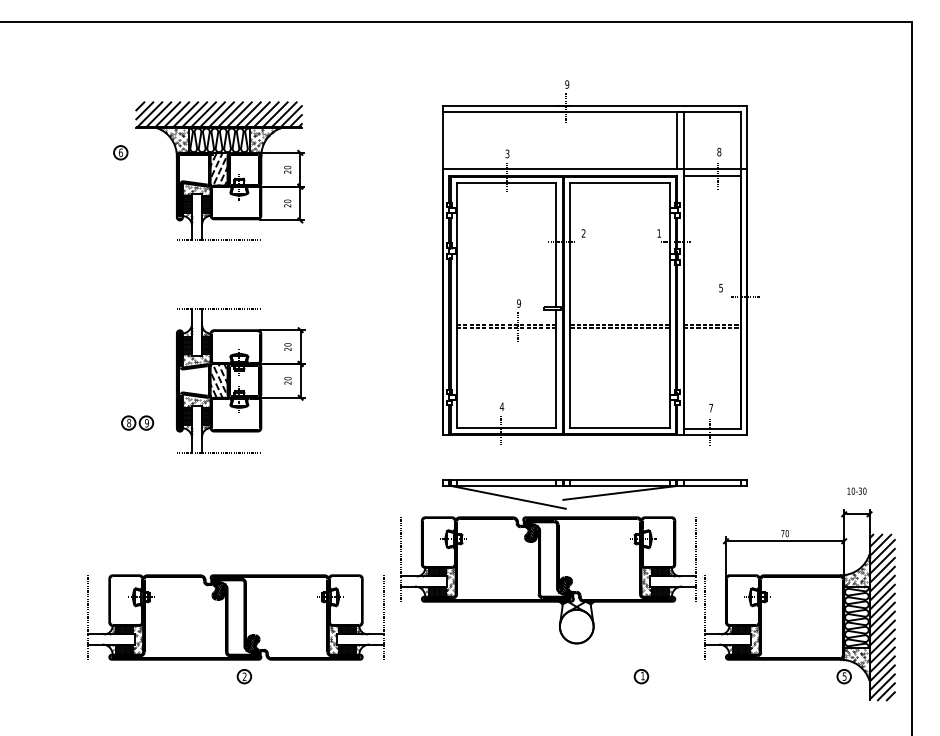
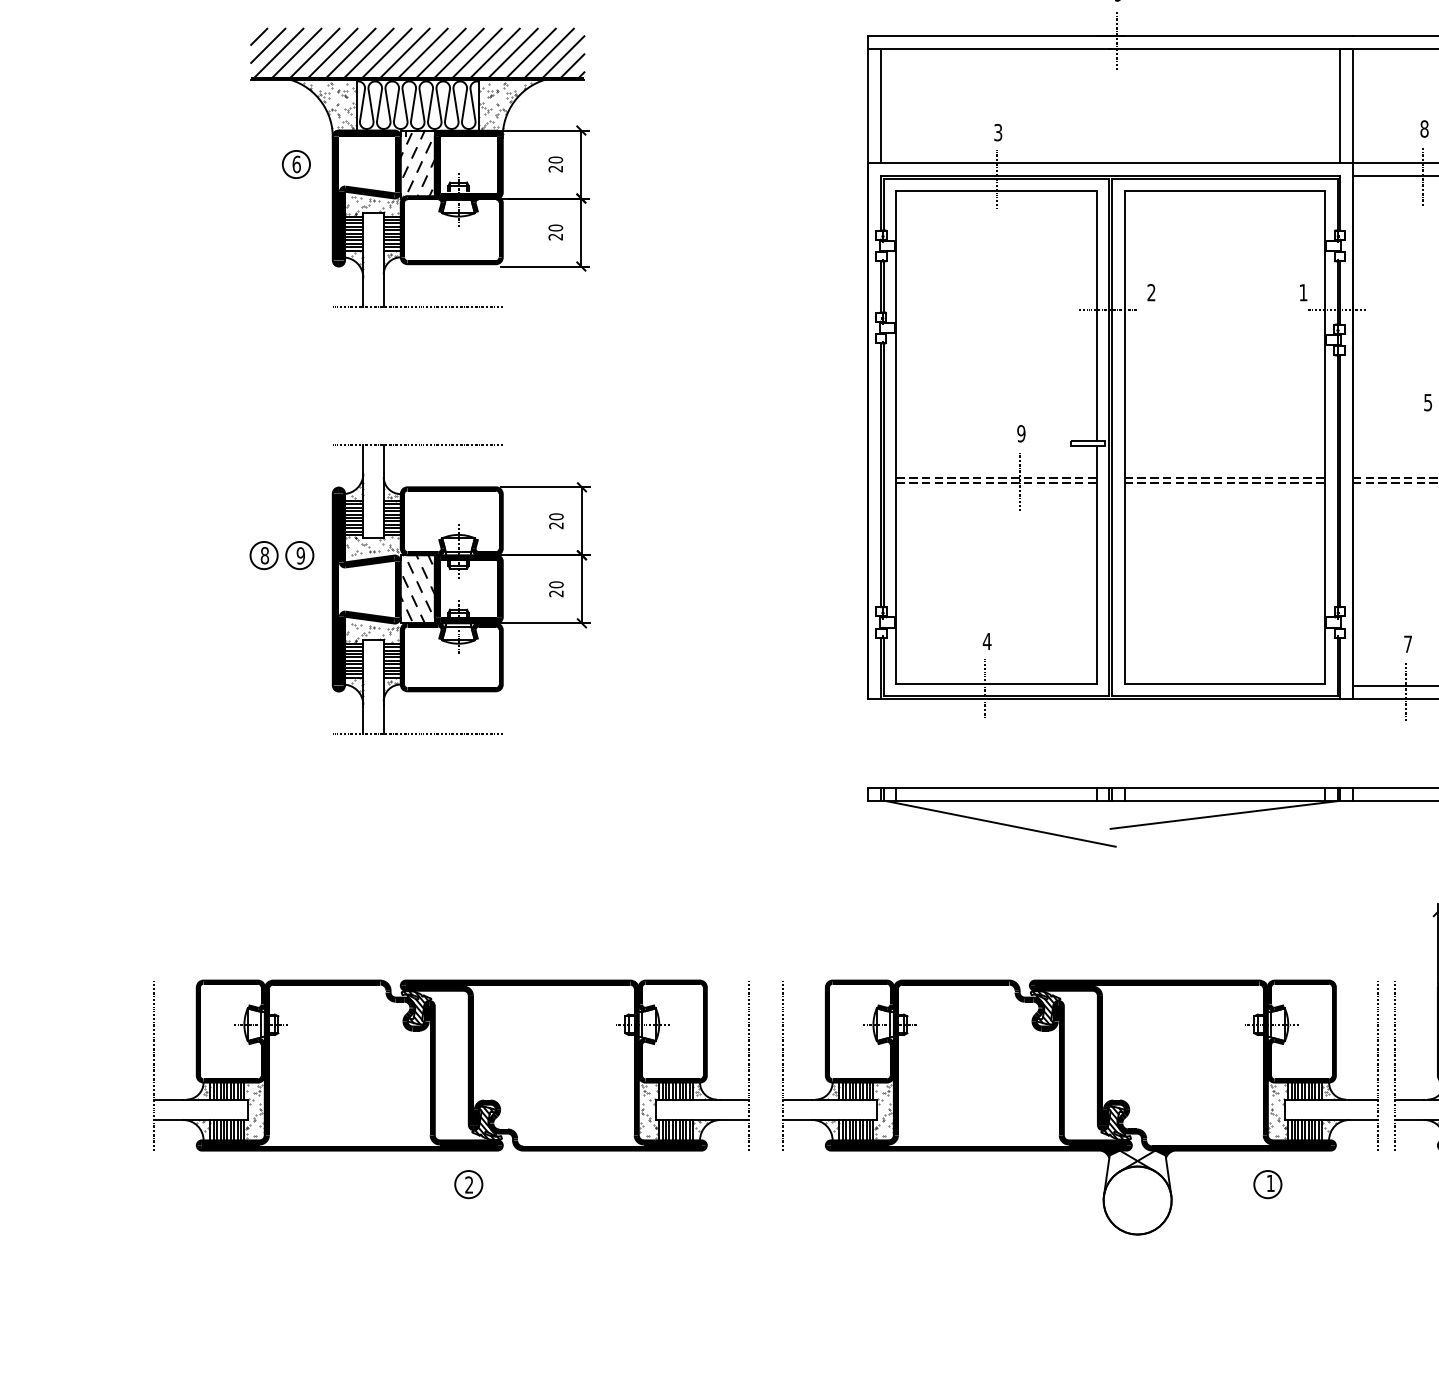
line: (449, 140) -> (881, 105), added
part: (120, 152) -> (295, 163), moved
part: (137, 422) -> (281, 554), moved
part: (548, 580) -> (1080, 1107), moved

